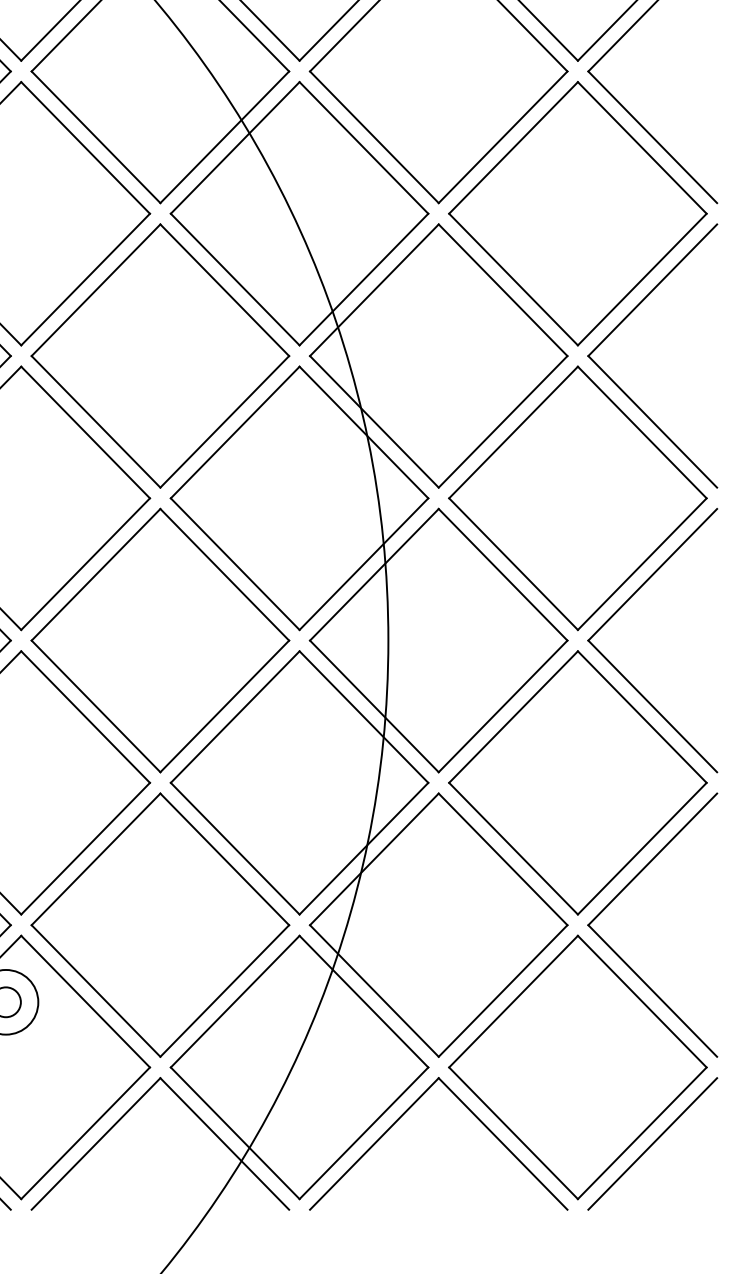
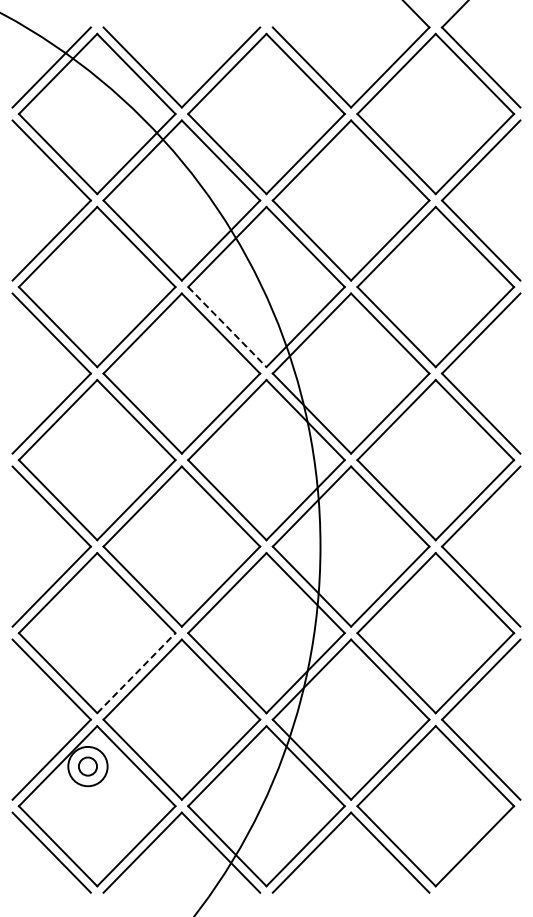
line: (235, 280) -> (227, 327), solid -> dashed
line: (85, 849) -> (136, 673), solid -> dashed
line: (653, 1143) -> (481, 852), removed

